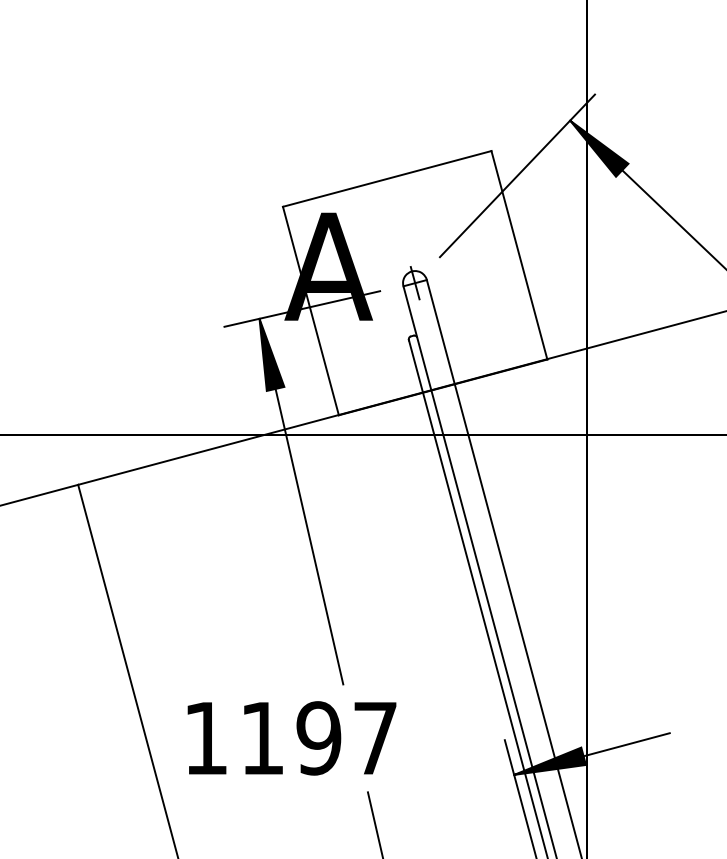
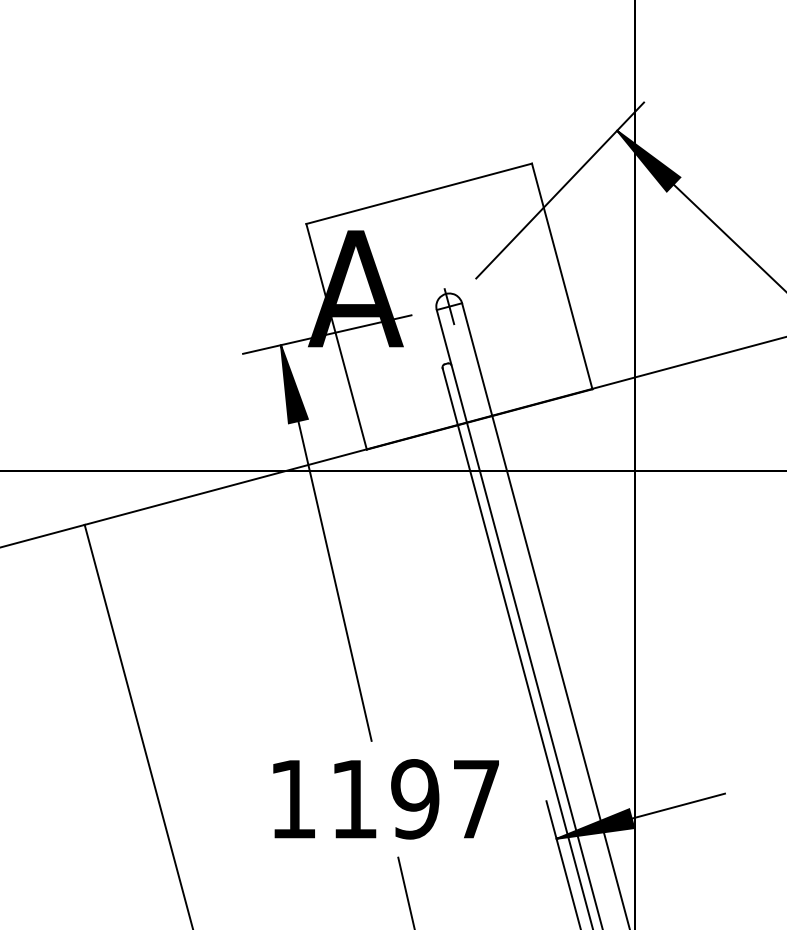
text: (291, 738) -> (385, 799), moved

